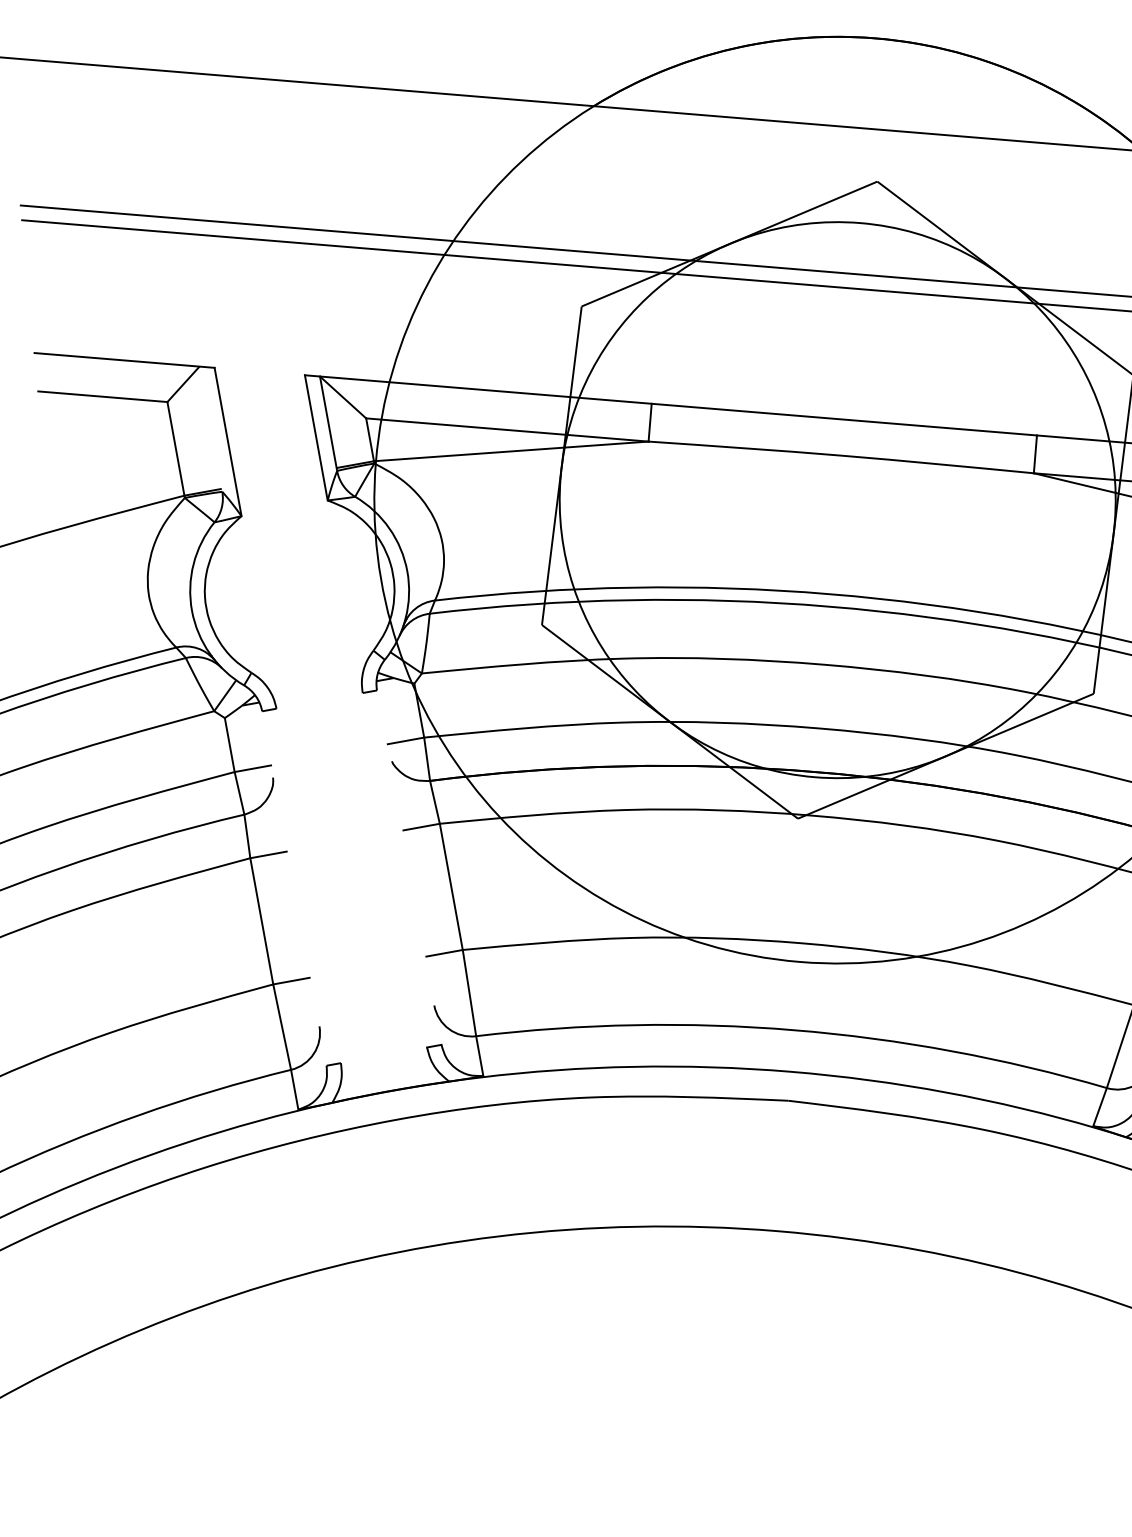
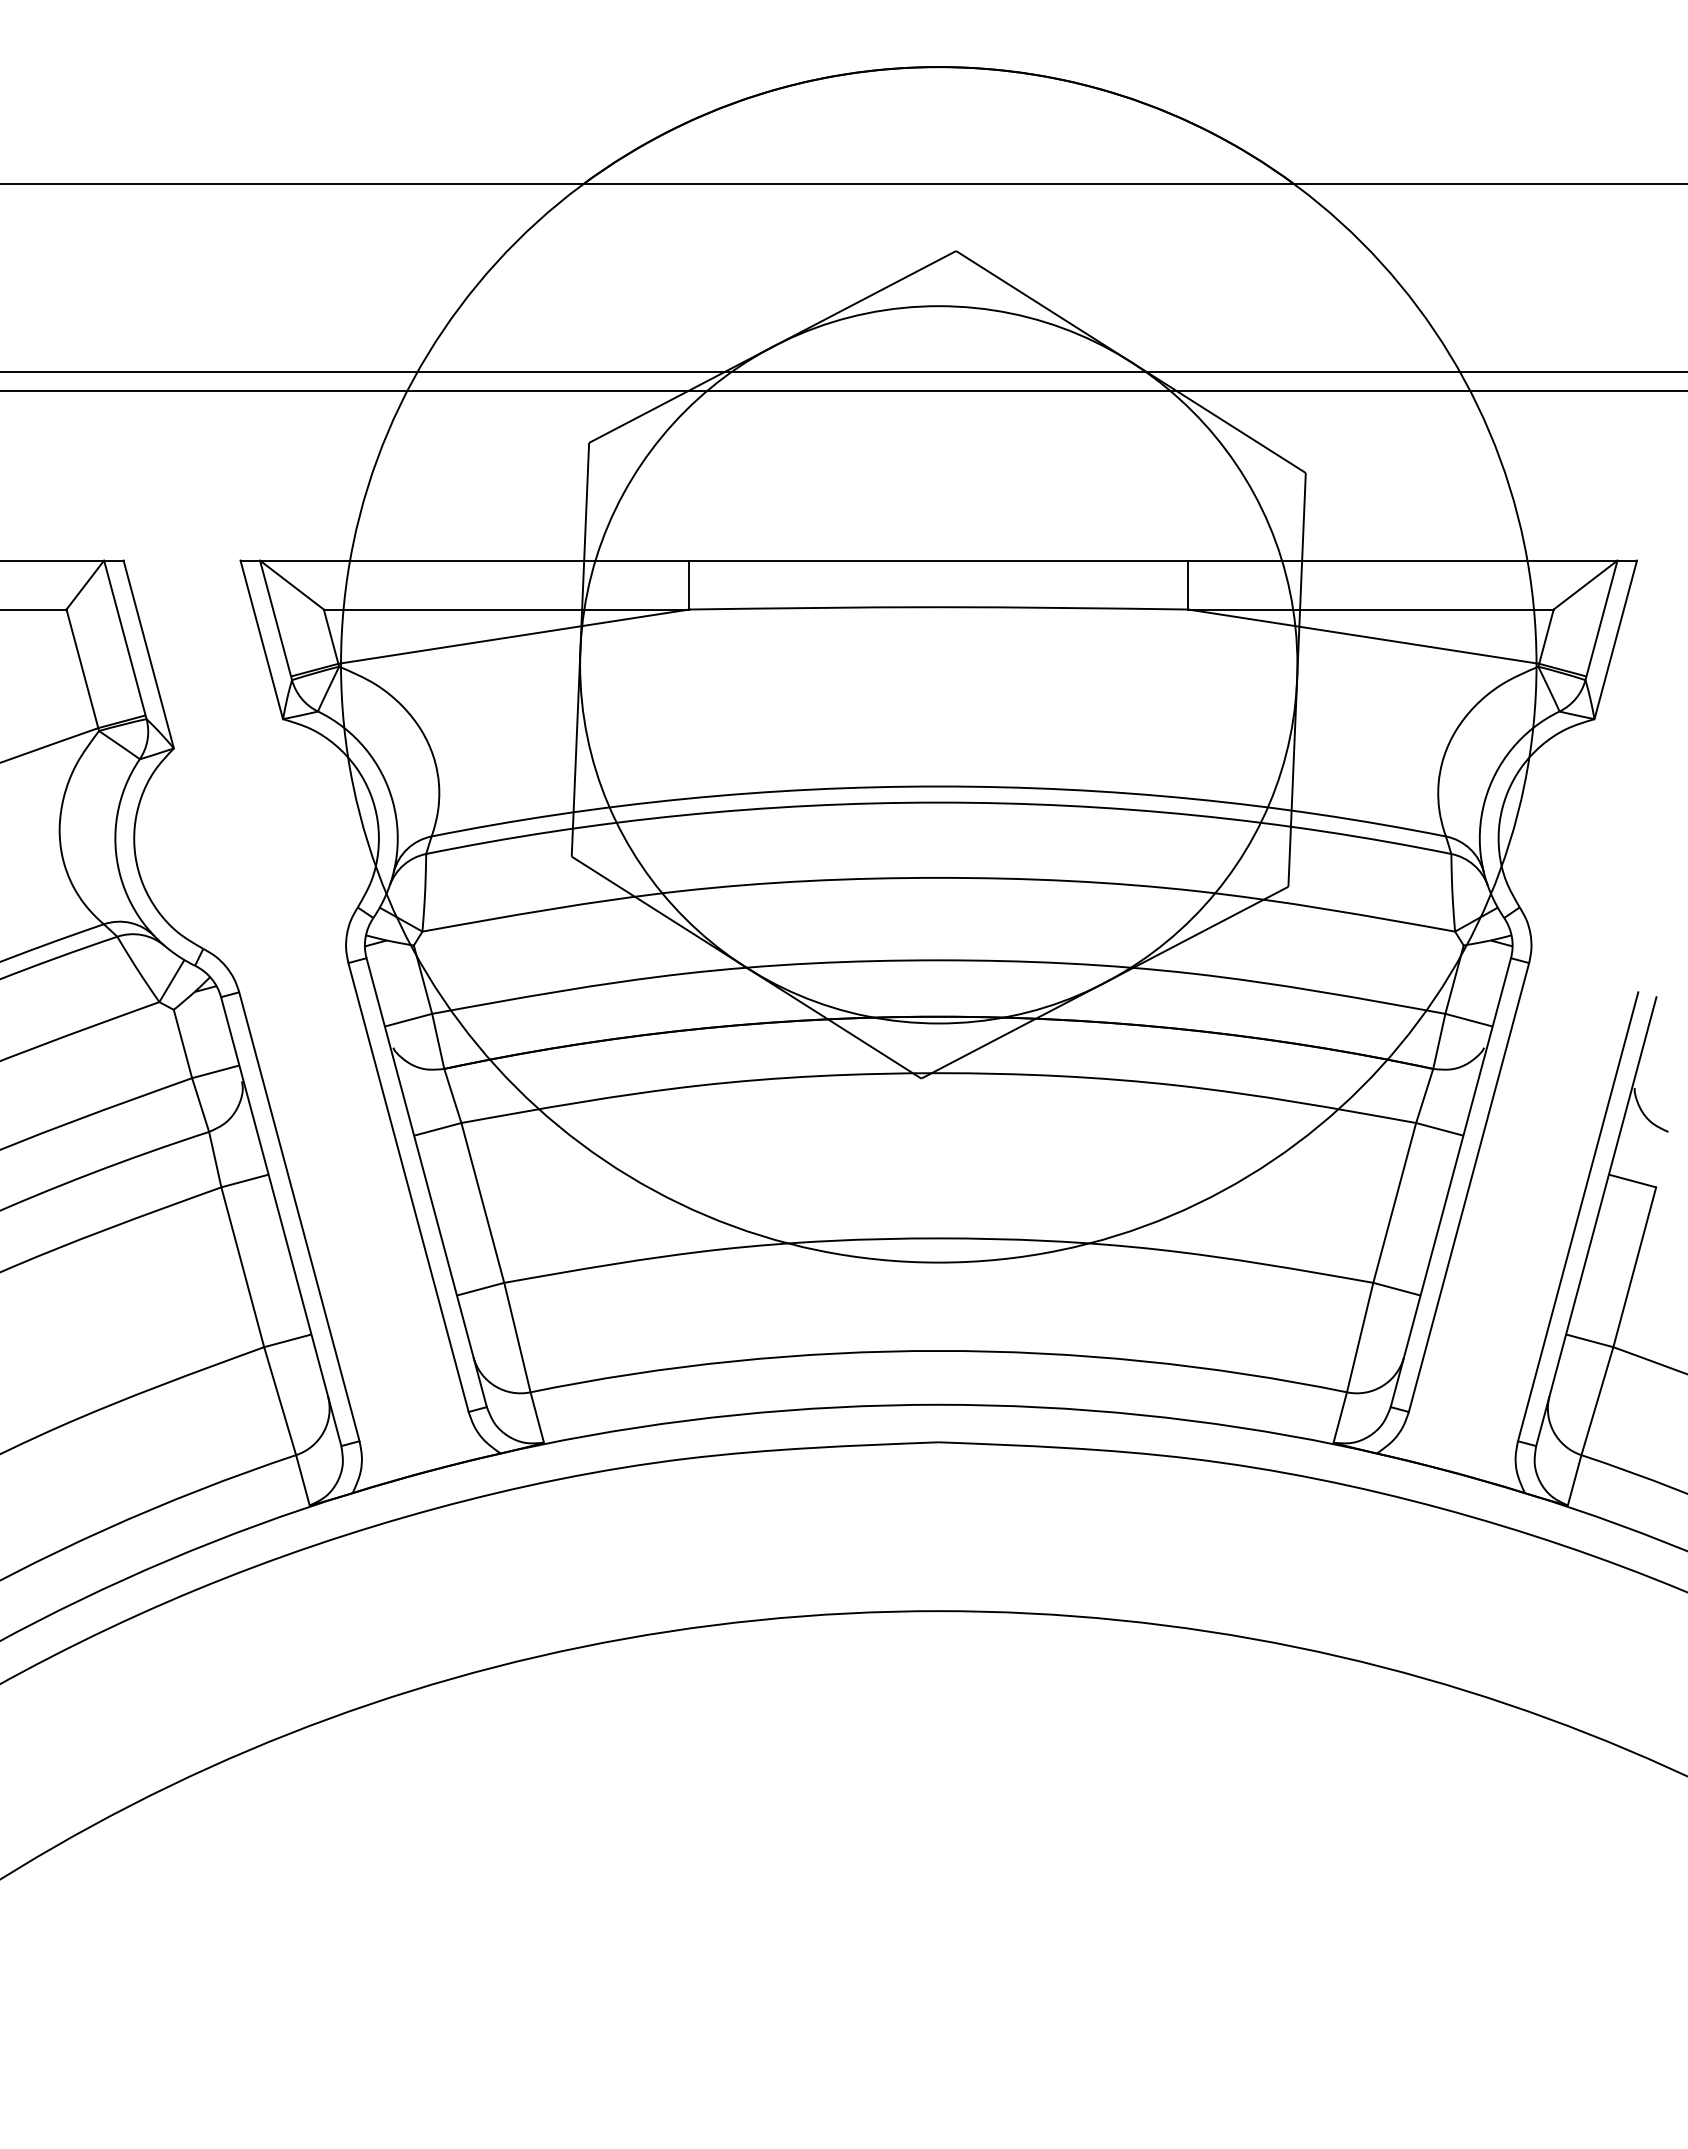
line: (211, 428) -> (125, 639), added
line: (409, 867) -> (426, 1182), added
line: (394, 870) -> (408, 1187), added
line: (308, 885) -> (299, 1216), added
line: (294, 888) -> (281, 1221), added

